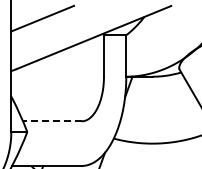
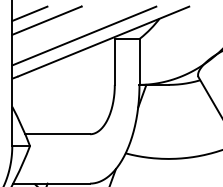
line: (27, 12) -> (30, 13), added
line: (76, 32) -> (84, 35), added
line: (51, 121) -> (56, 134), dashed -> solid

